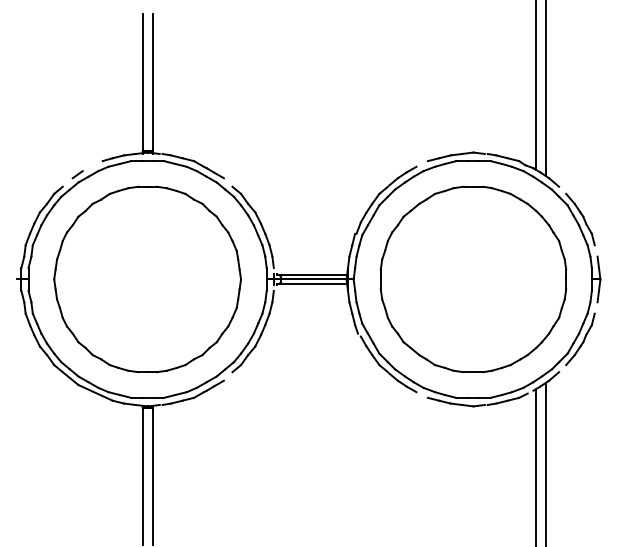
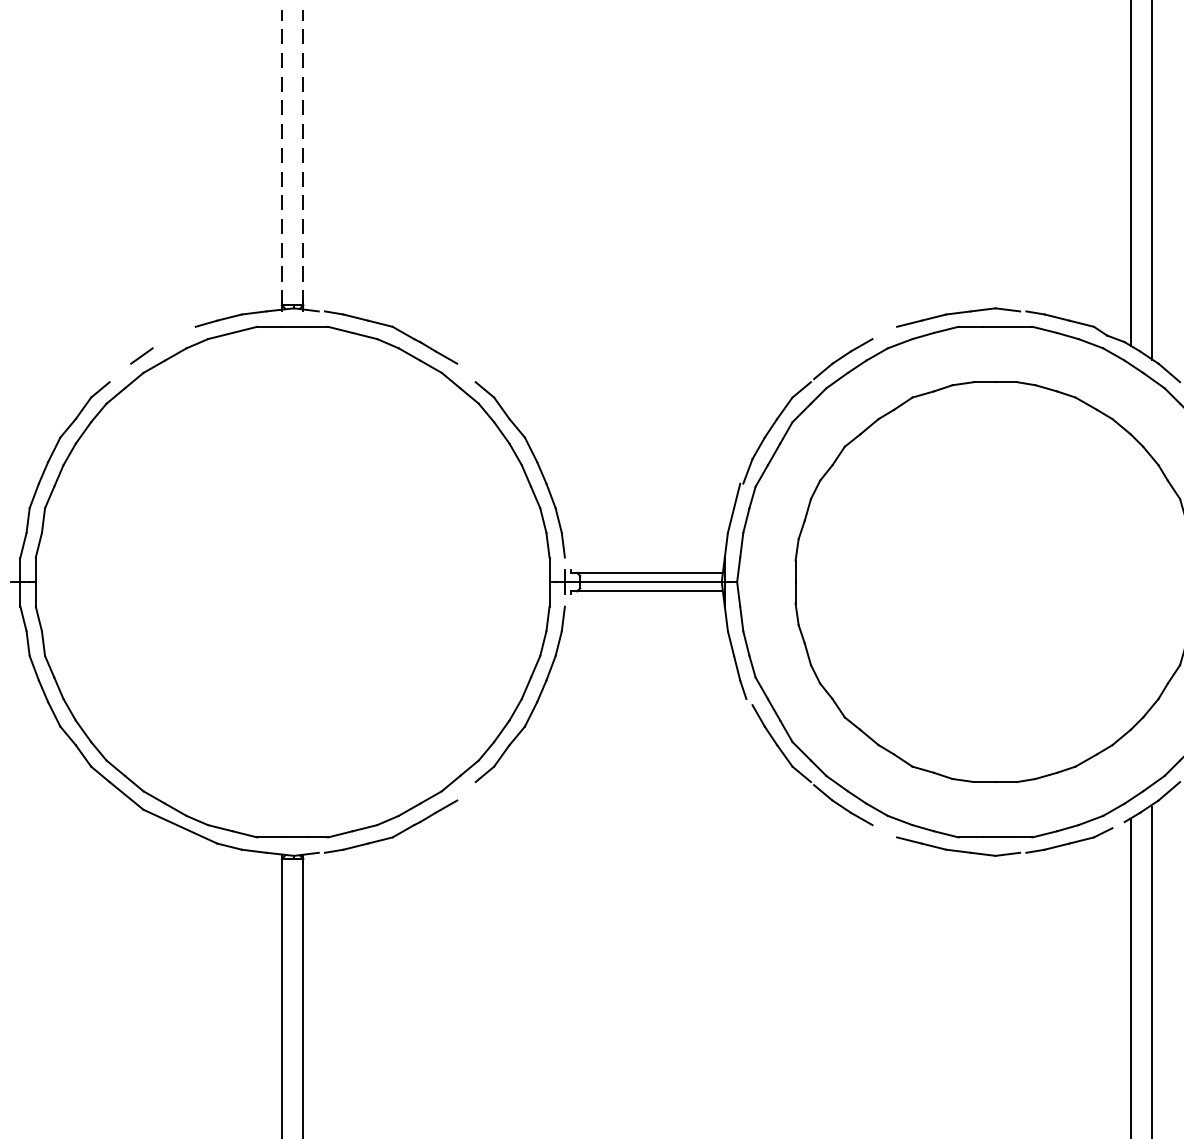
line: (142, 82) -> (281, 157), solid -> dashed
line: (152, 82) -> (303, 157), solid -> dashed
part: (147, 279) -> (292, 582), removed

